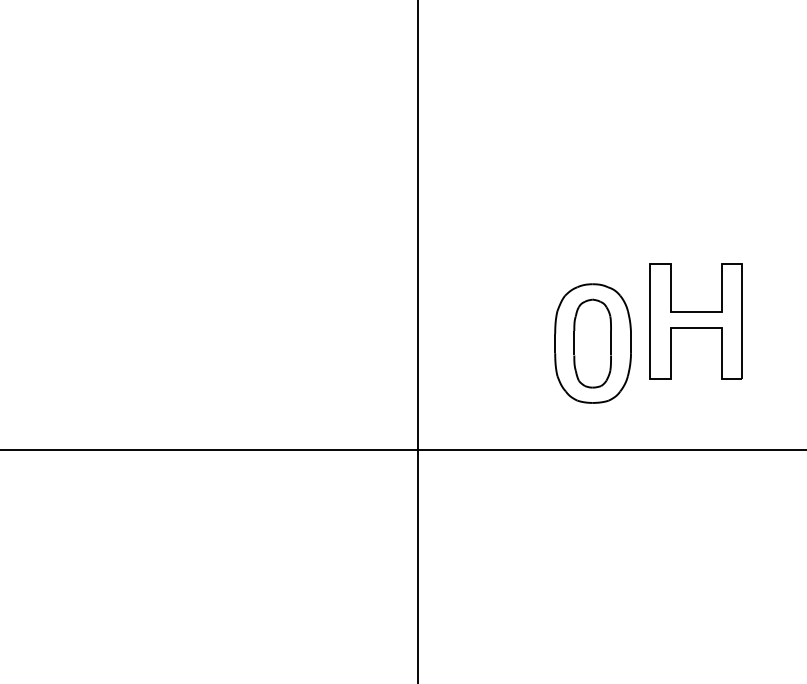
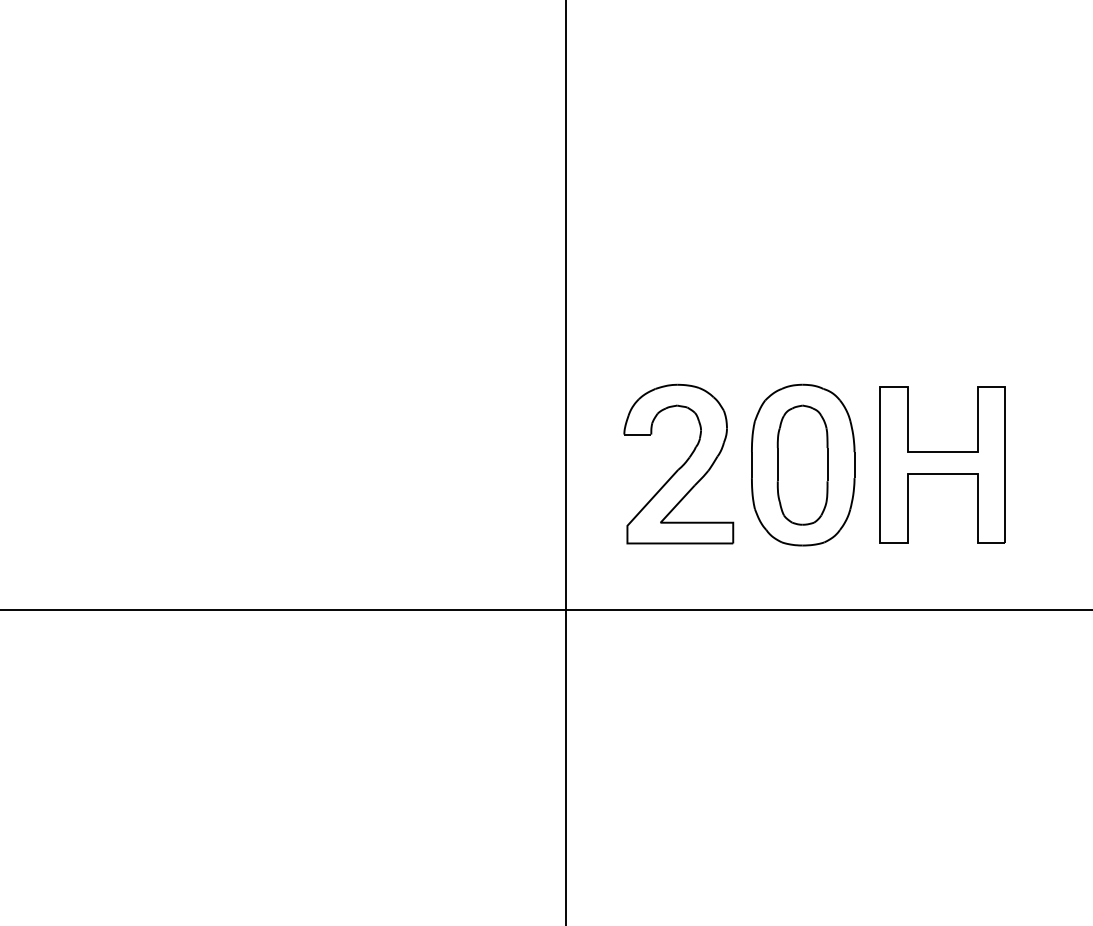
part: (695, 321) -> (941, 465), moved
part: (501, 342) -> (679, 463), added

